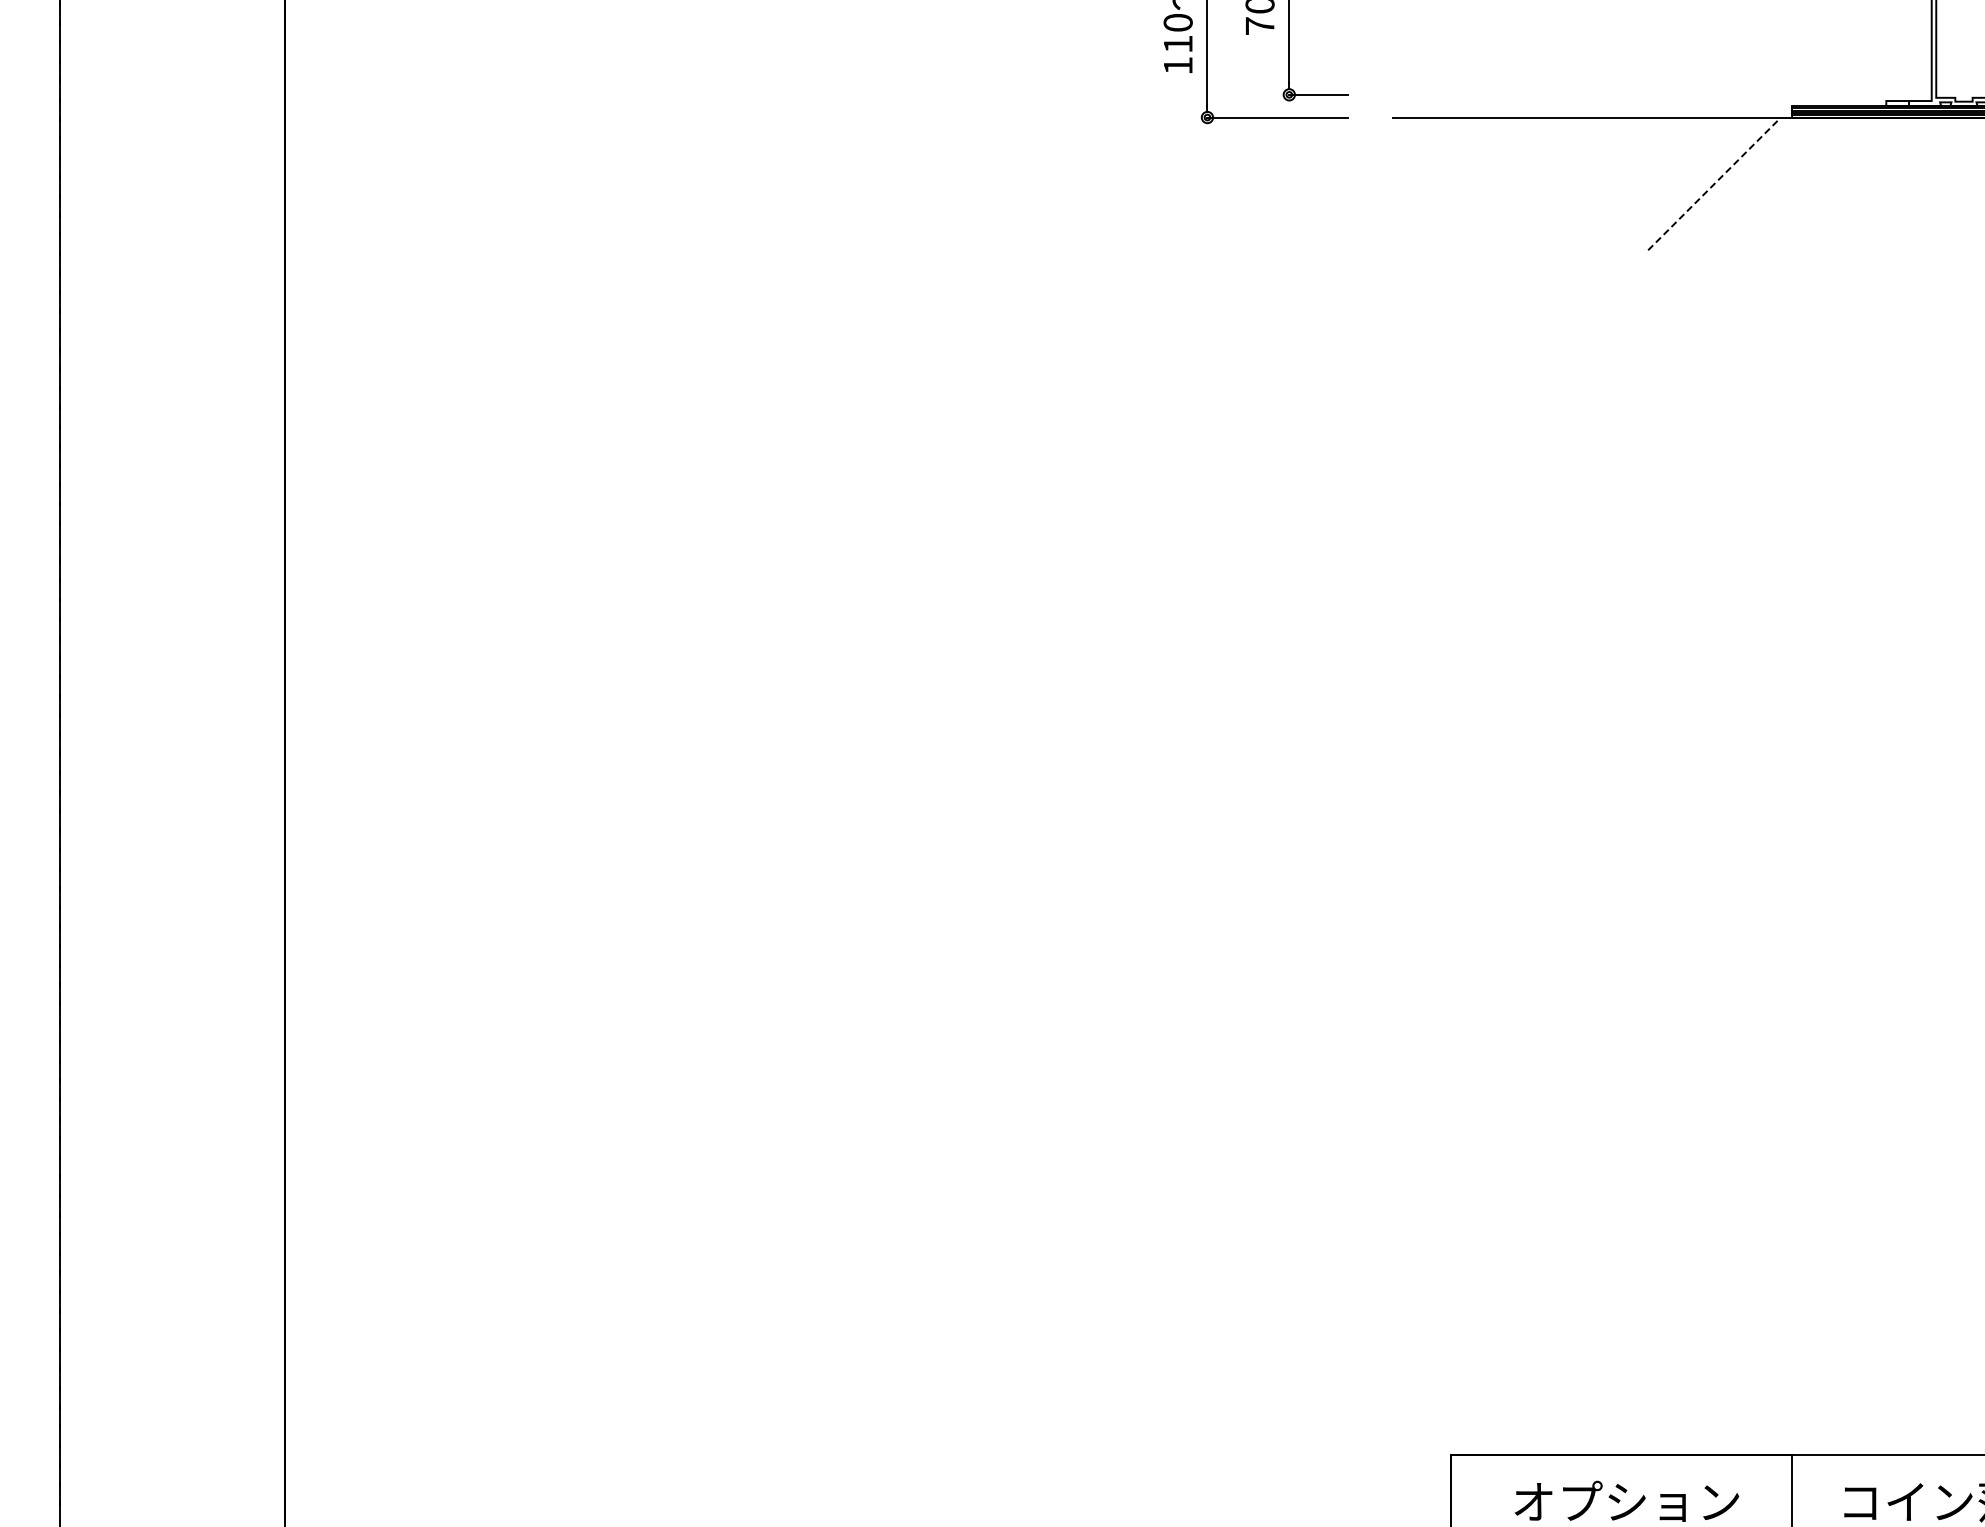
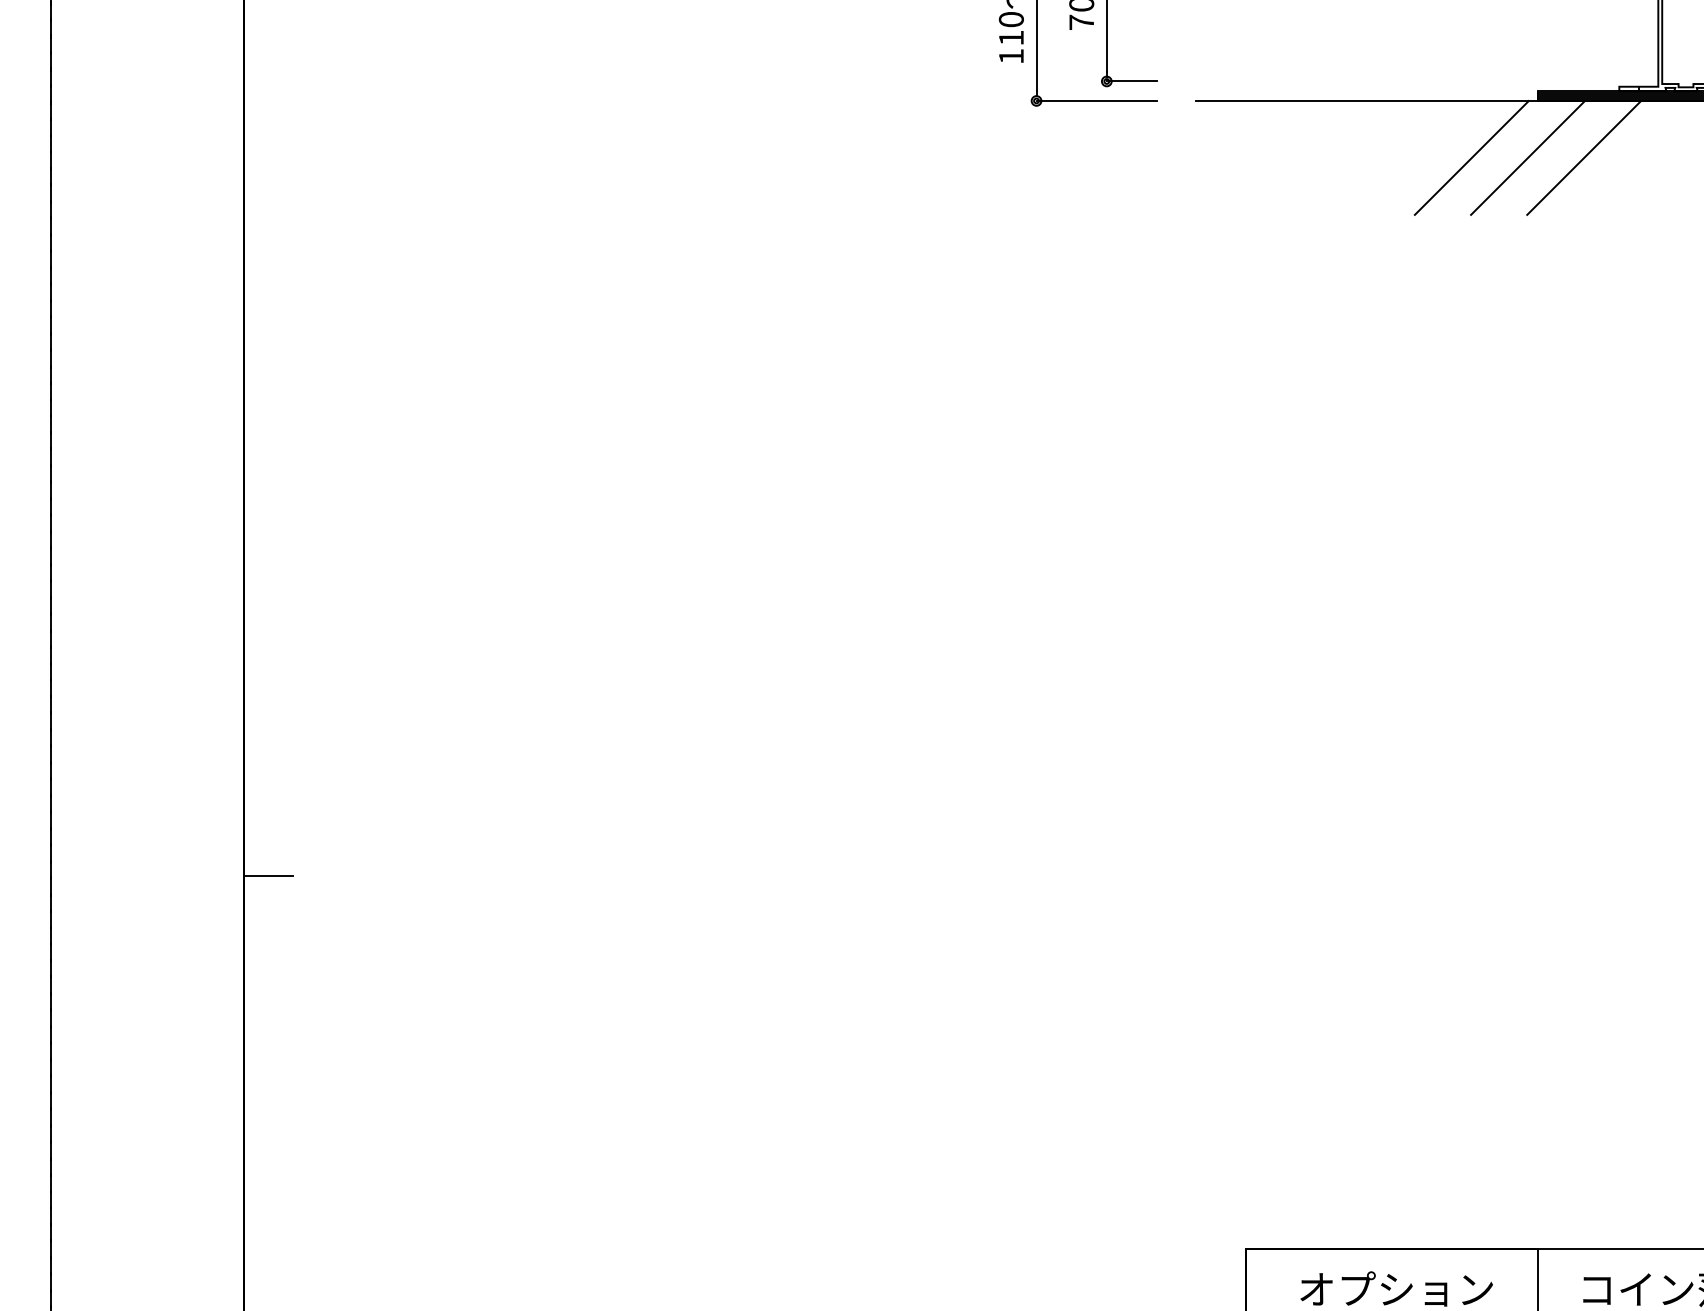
line: (1714, 183) -> (1471, 157), dashed -> solid
line: (1779, 183) -> (1527, 157), added
line: (1845, 183) -> (1584, 157), added
line: (312, 1019) -> (268, 875), added

